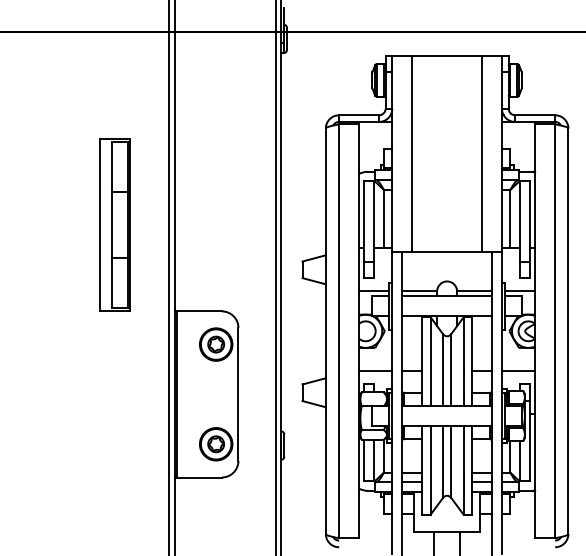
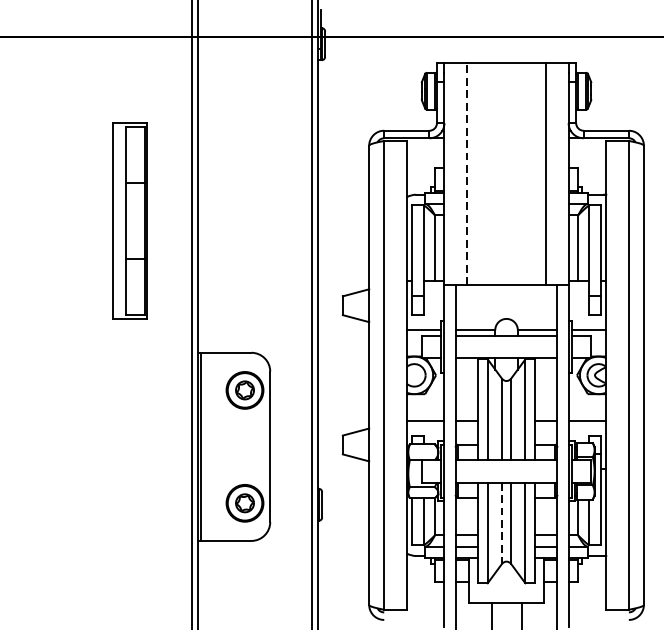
line: (412, 153) -> (467, 174), solid -> dashed
part: (114, 224) -> (129, 220), moved
line: (443, 461) -> (502, 522), solid -> dashed

